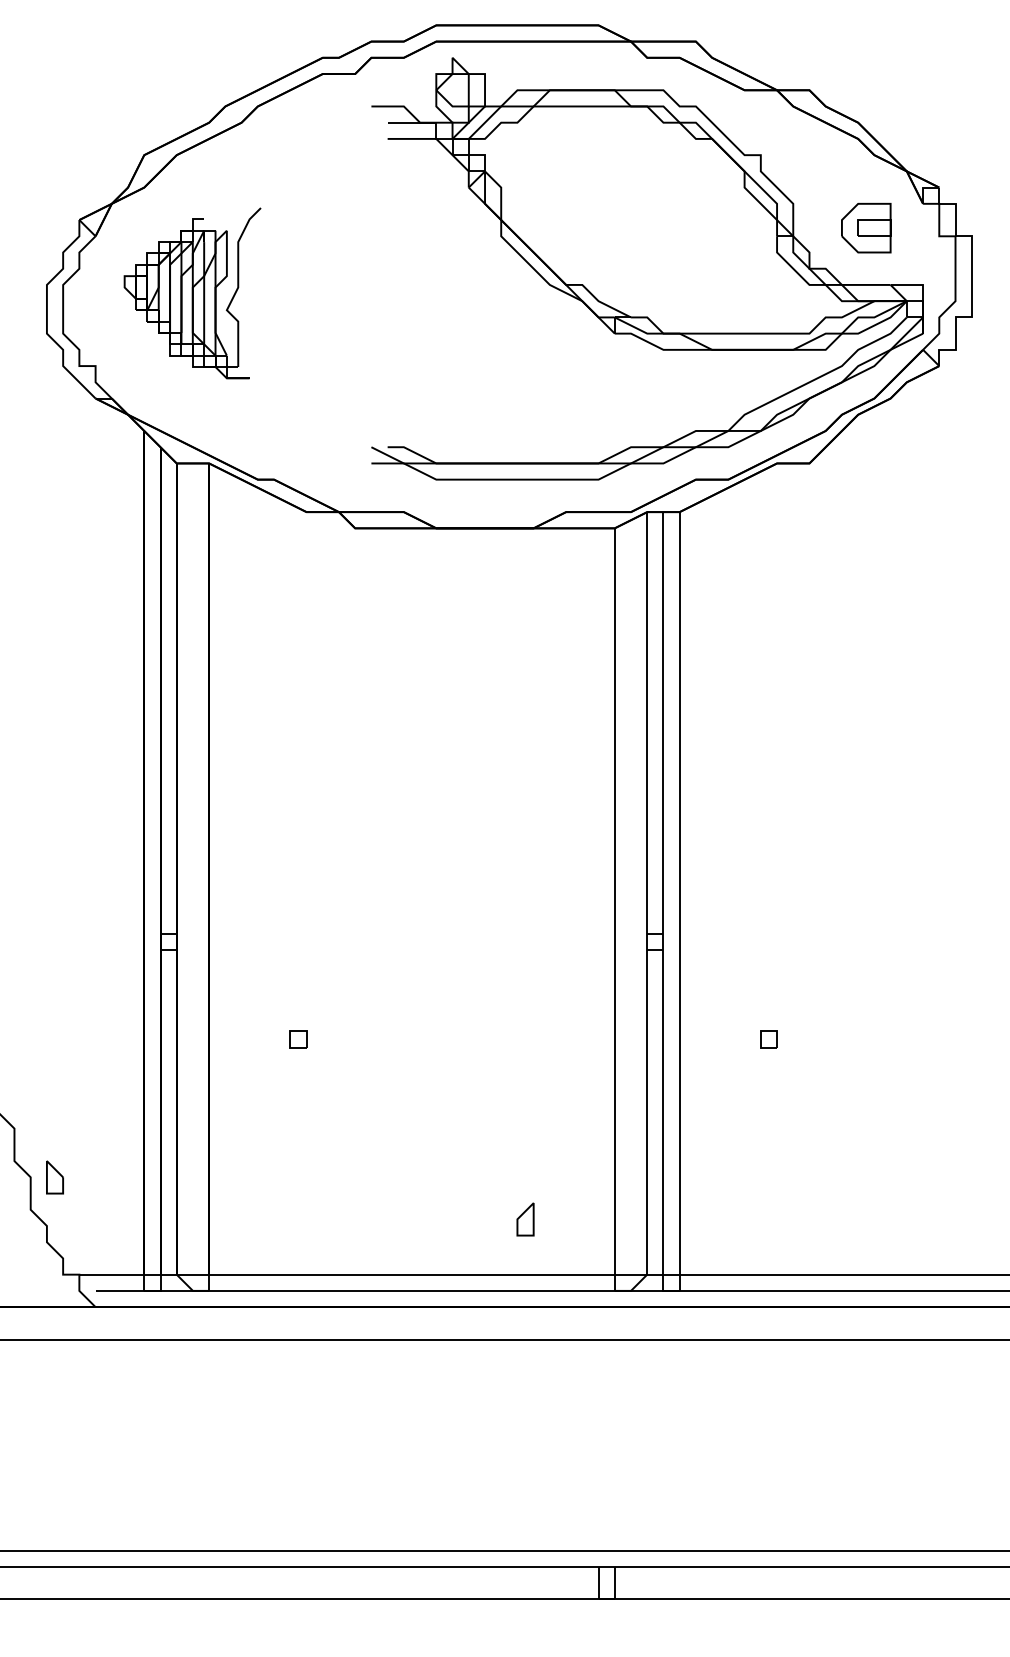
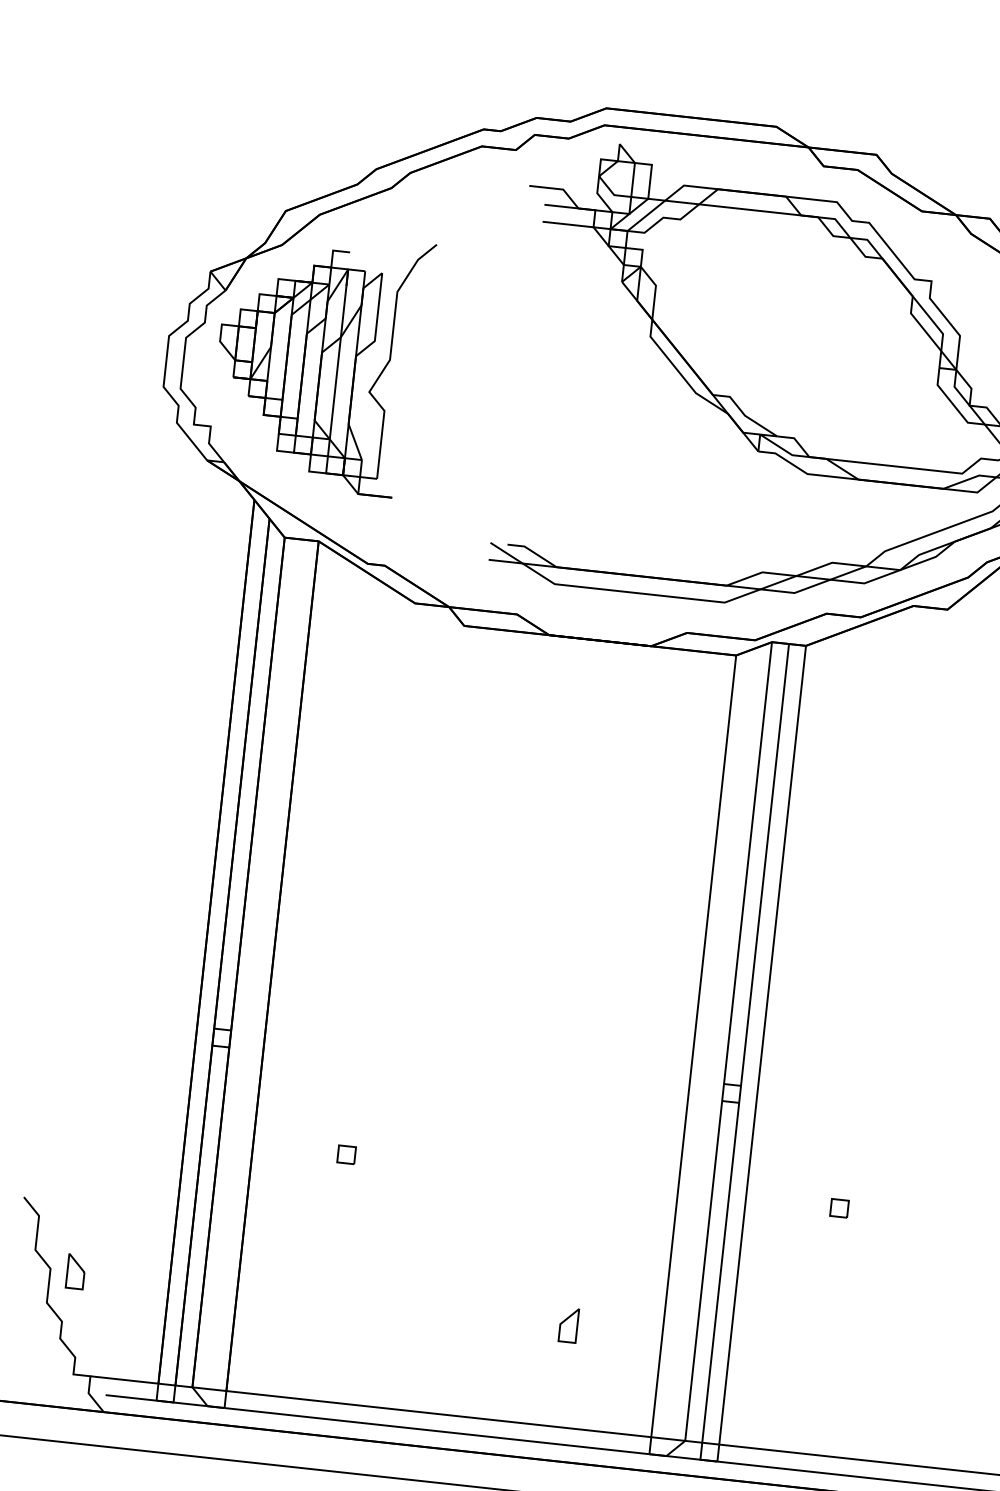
part: (192, 293) -> (320, 361), size x1.43
part: (525, 1219) -> (568, 1325), moved

